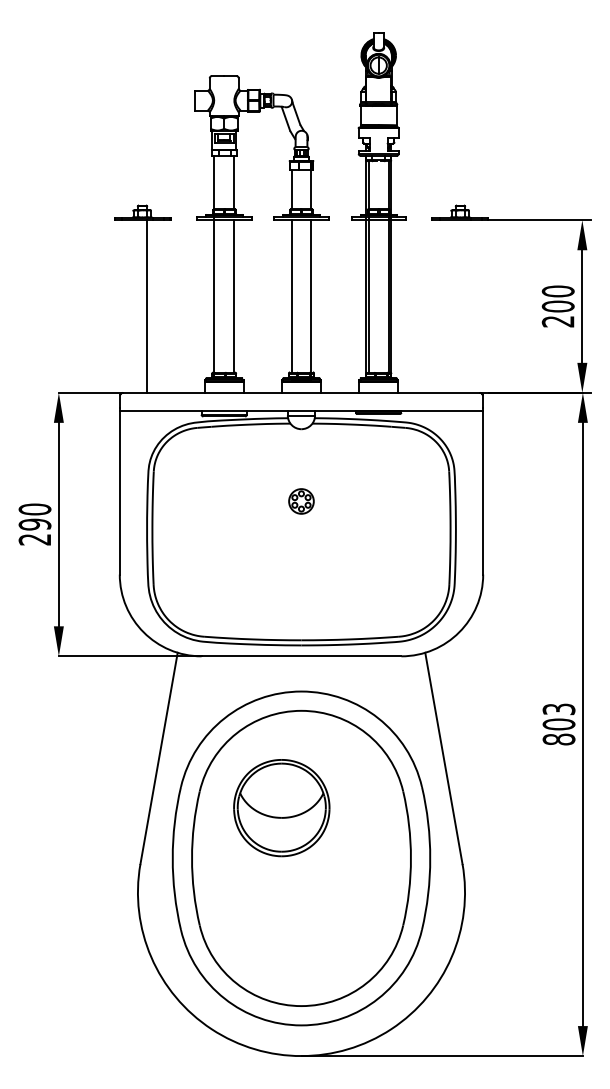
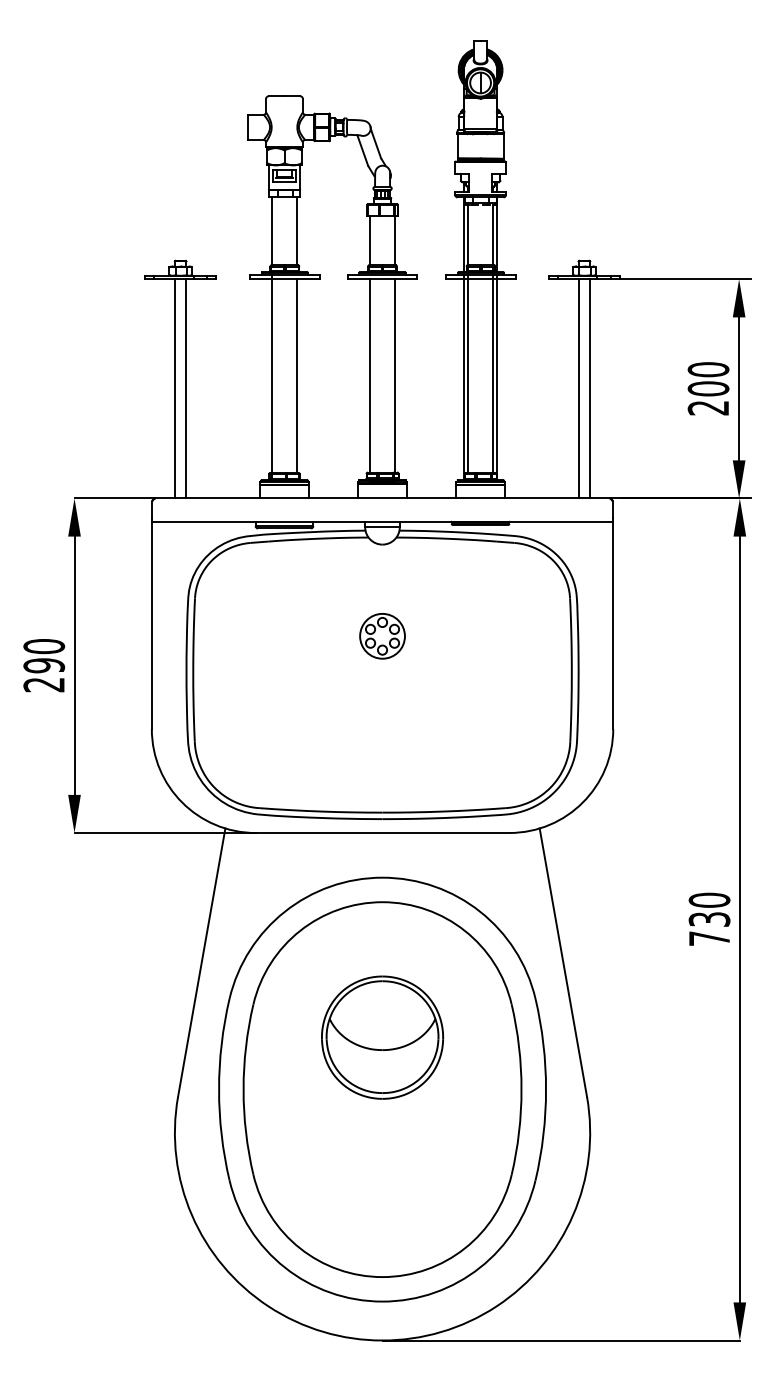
line: (137, 306) -> (174, 388), added
line: (455, 306) -> (578, 388), added
line: (465, 306) -> (590, 388), added
part: (301, 501) -> (382, 636), size x1.43
text: (559, 724) -> (709, 919), 803 -> 730
part: (281, 807) -> (382, 1037), moved

